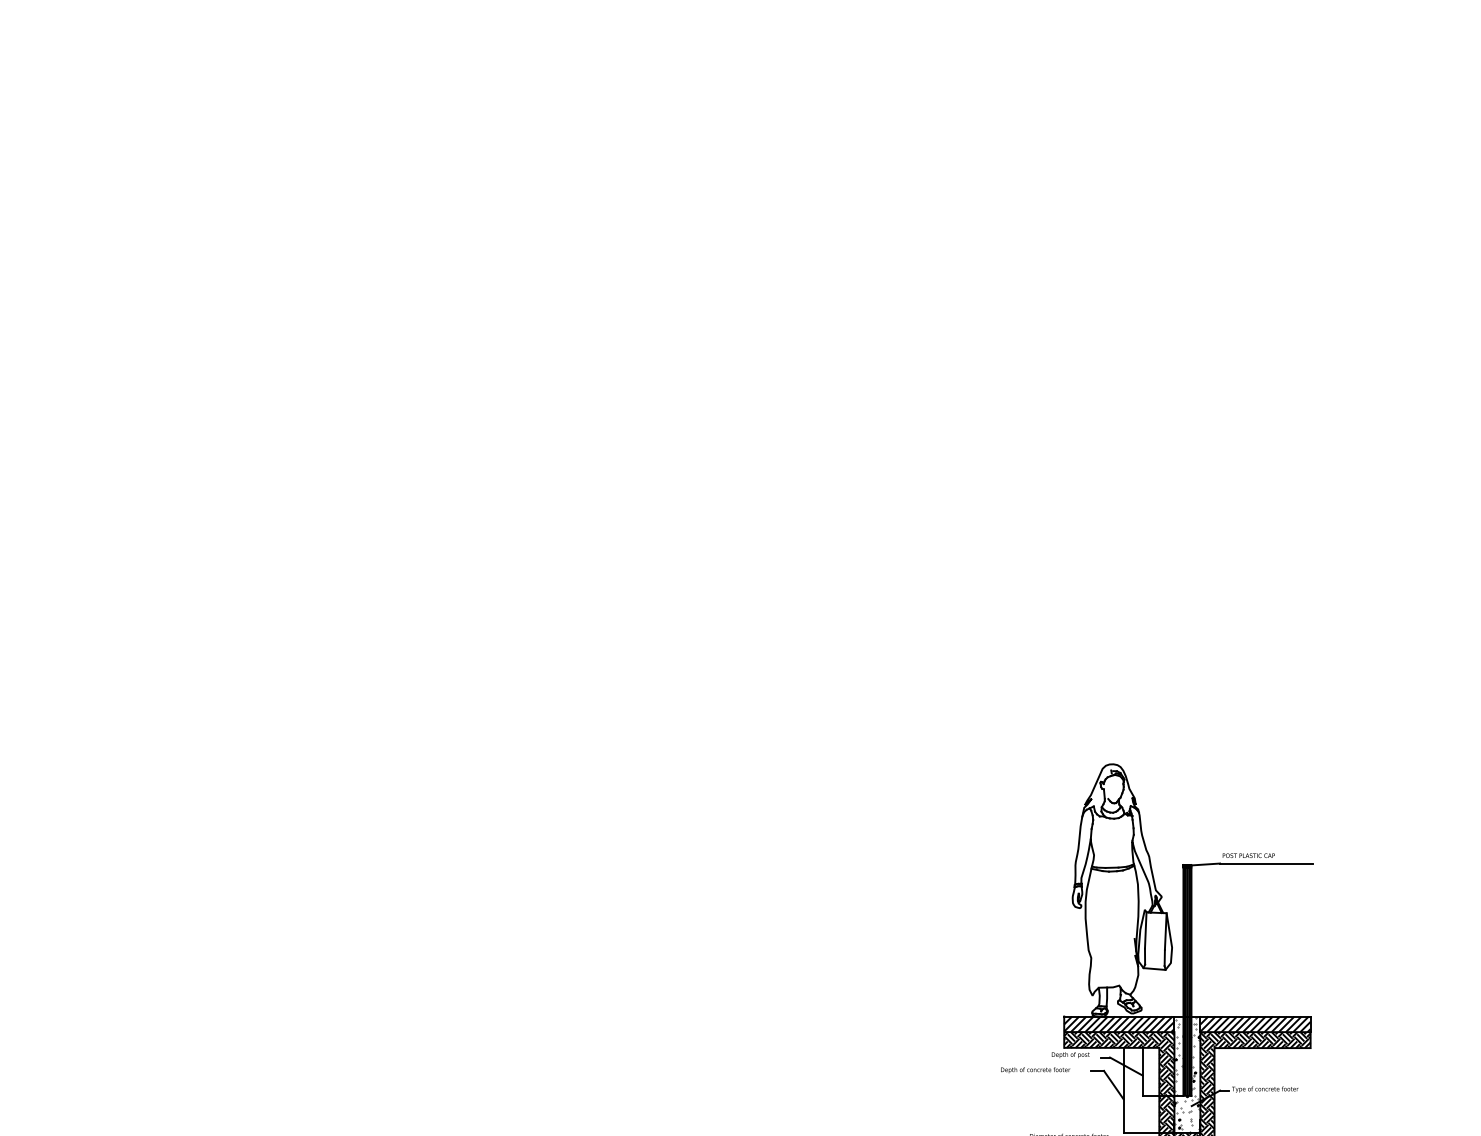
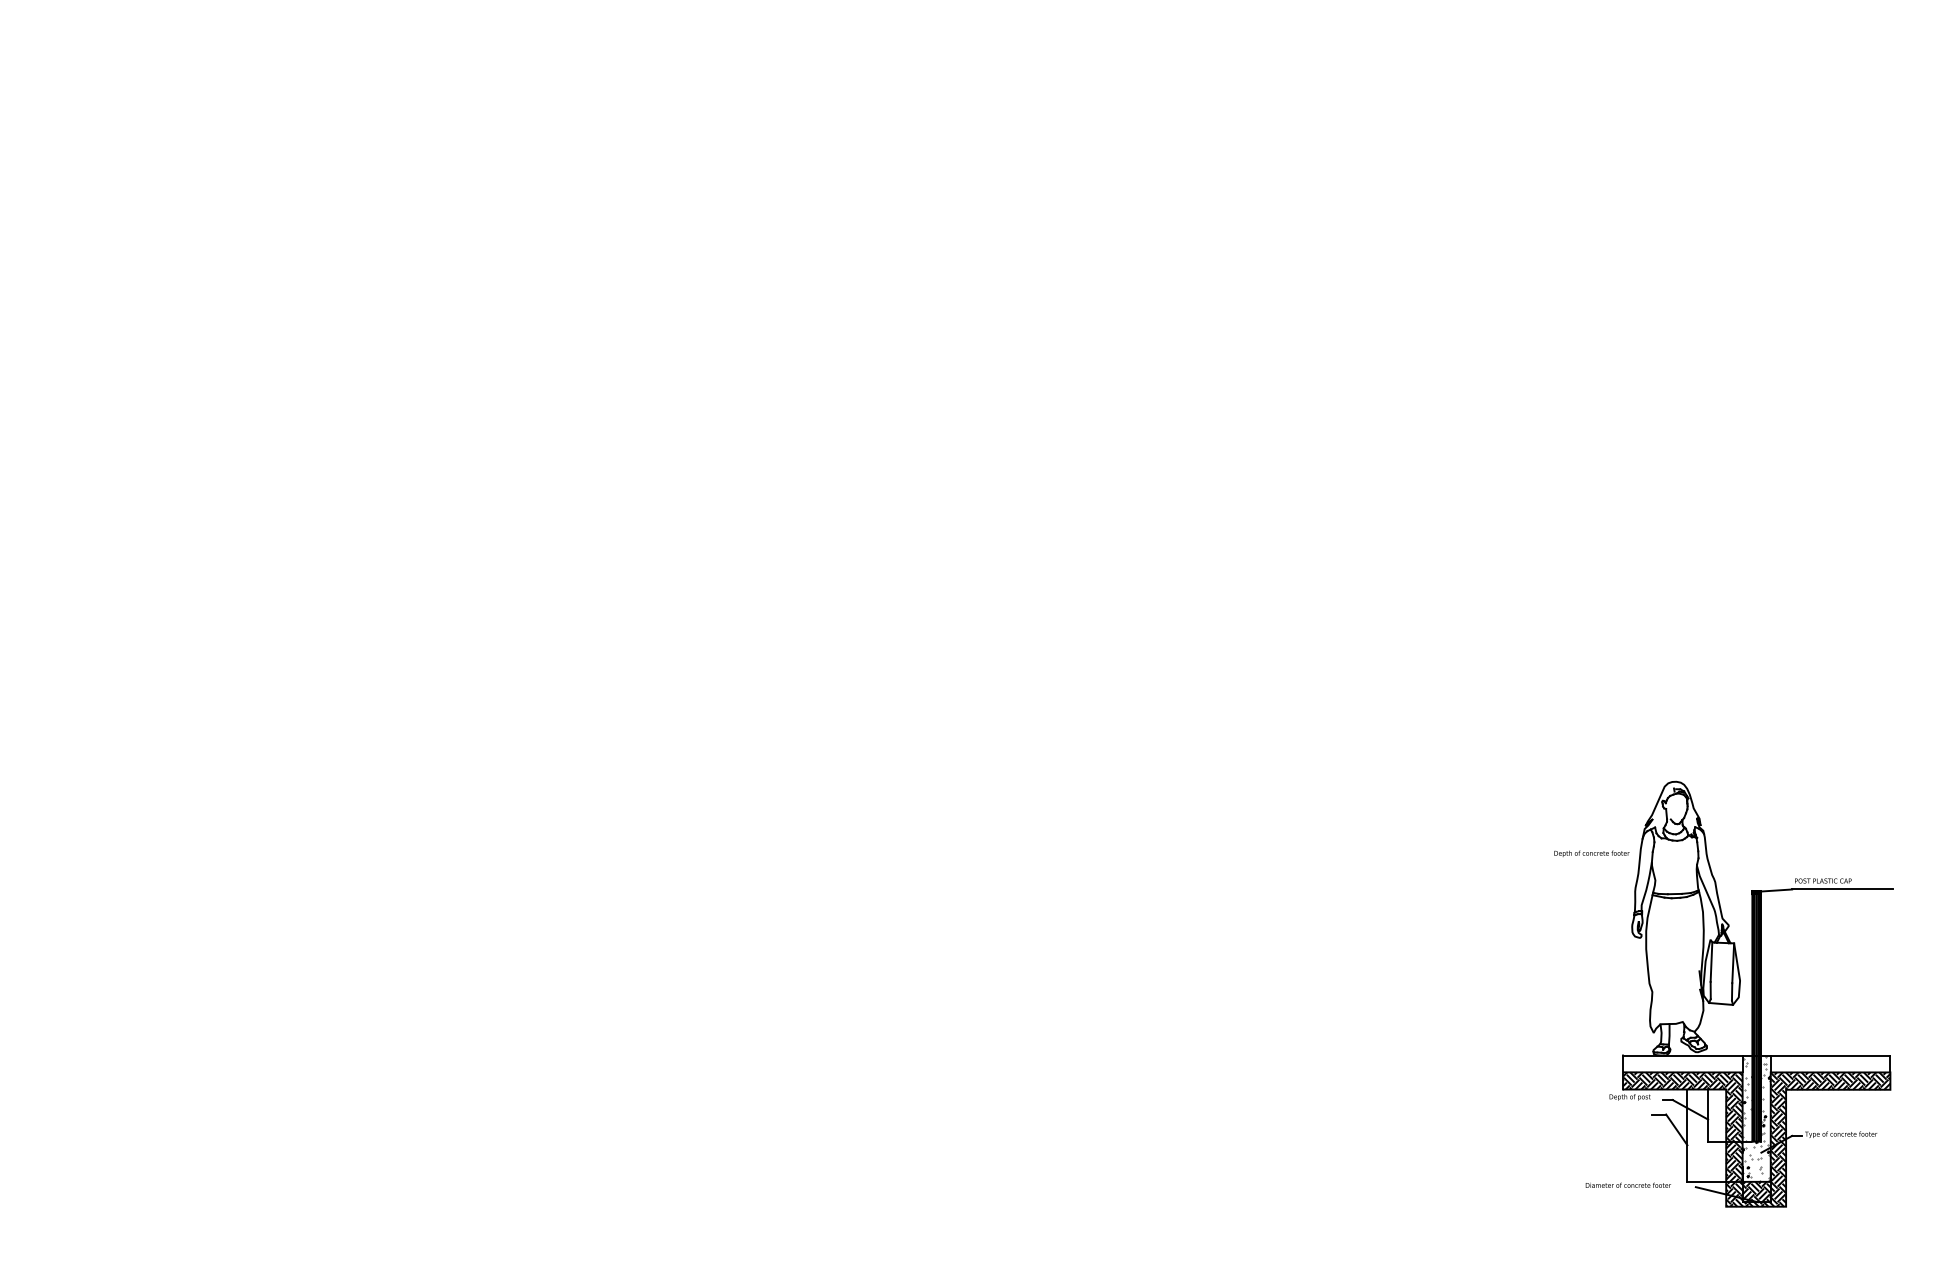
hatch: (1119, 1023) -> (1682, 1063), removed
hatch: (1255, 1023) -> (1830, 1063), removed
text: (1035, 1069) -> (1591, 853), moved

